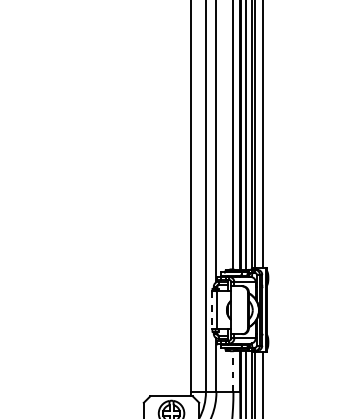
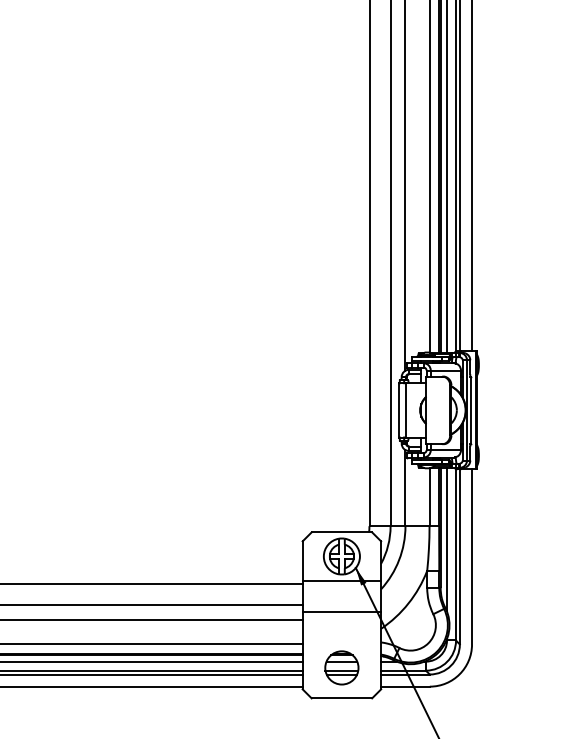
line: (212, 310) -> (399, 410), dashed -> solid
line: (233, 371) -> (429, 496), dashed -> solid

